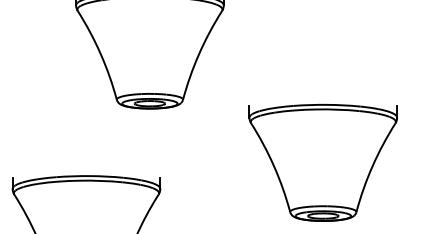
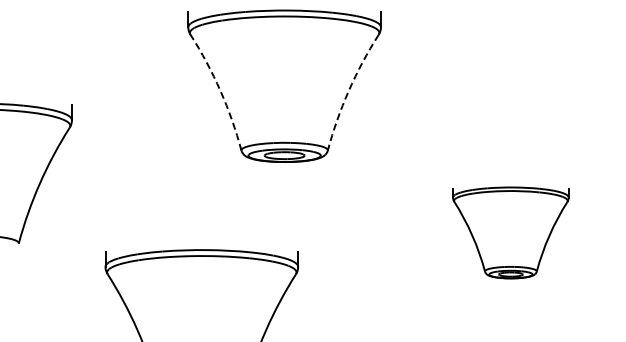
arc: (100, 53) -> (220, 90), solid -> dashed
arc: (198, 53) -> (348, 90), solid -> dashed
part: (323, 162) -> (510, 232), size x0.6

